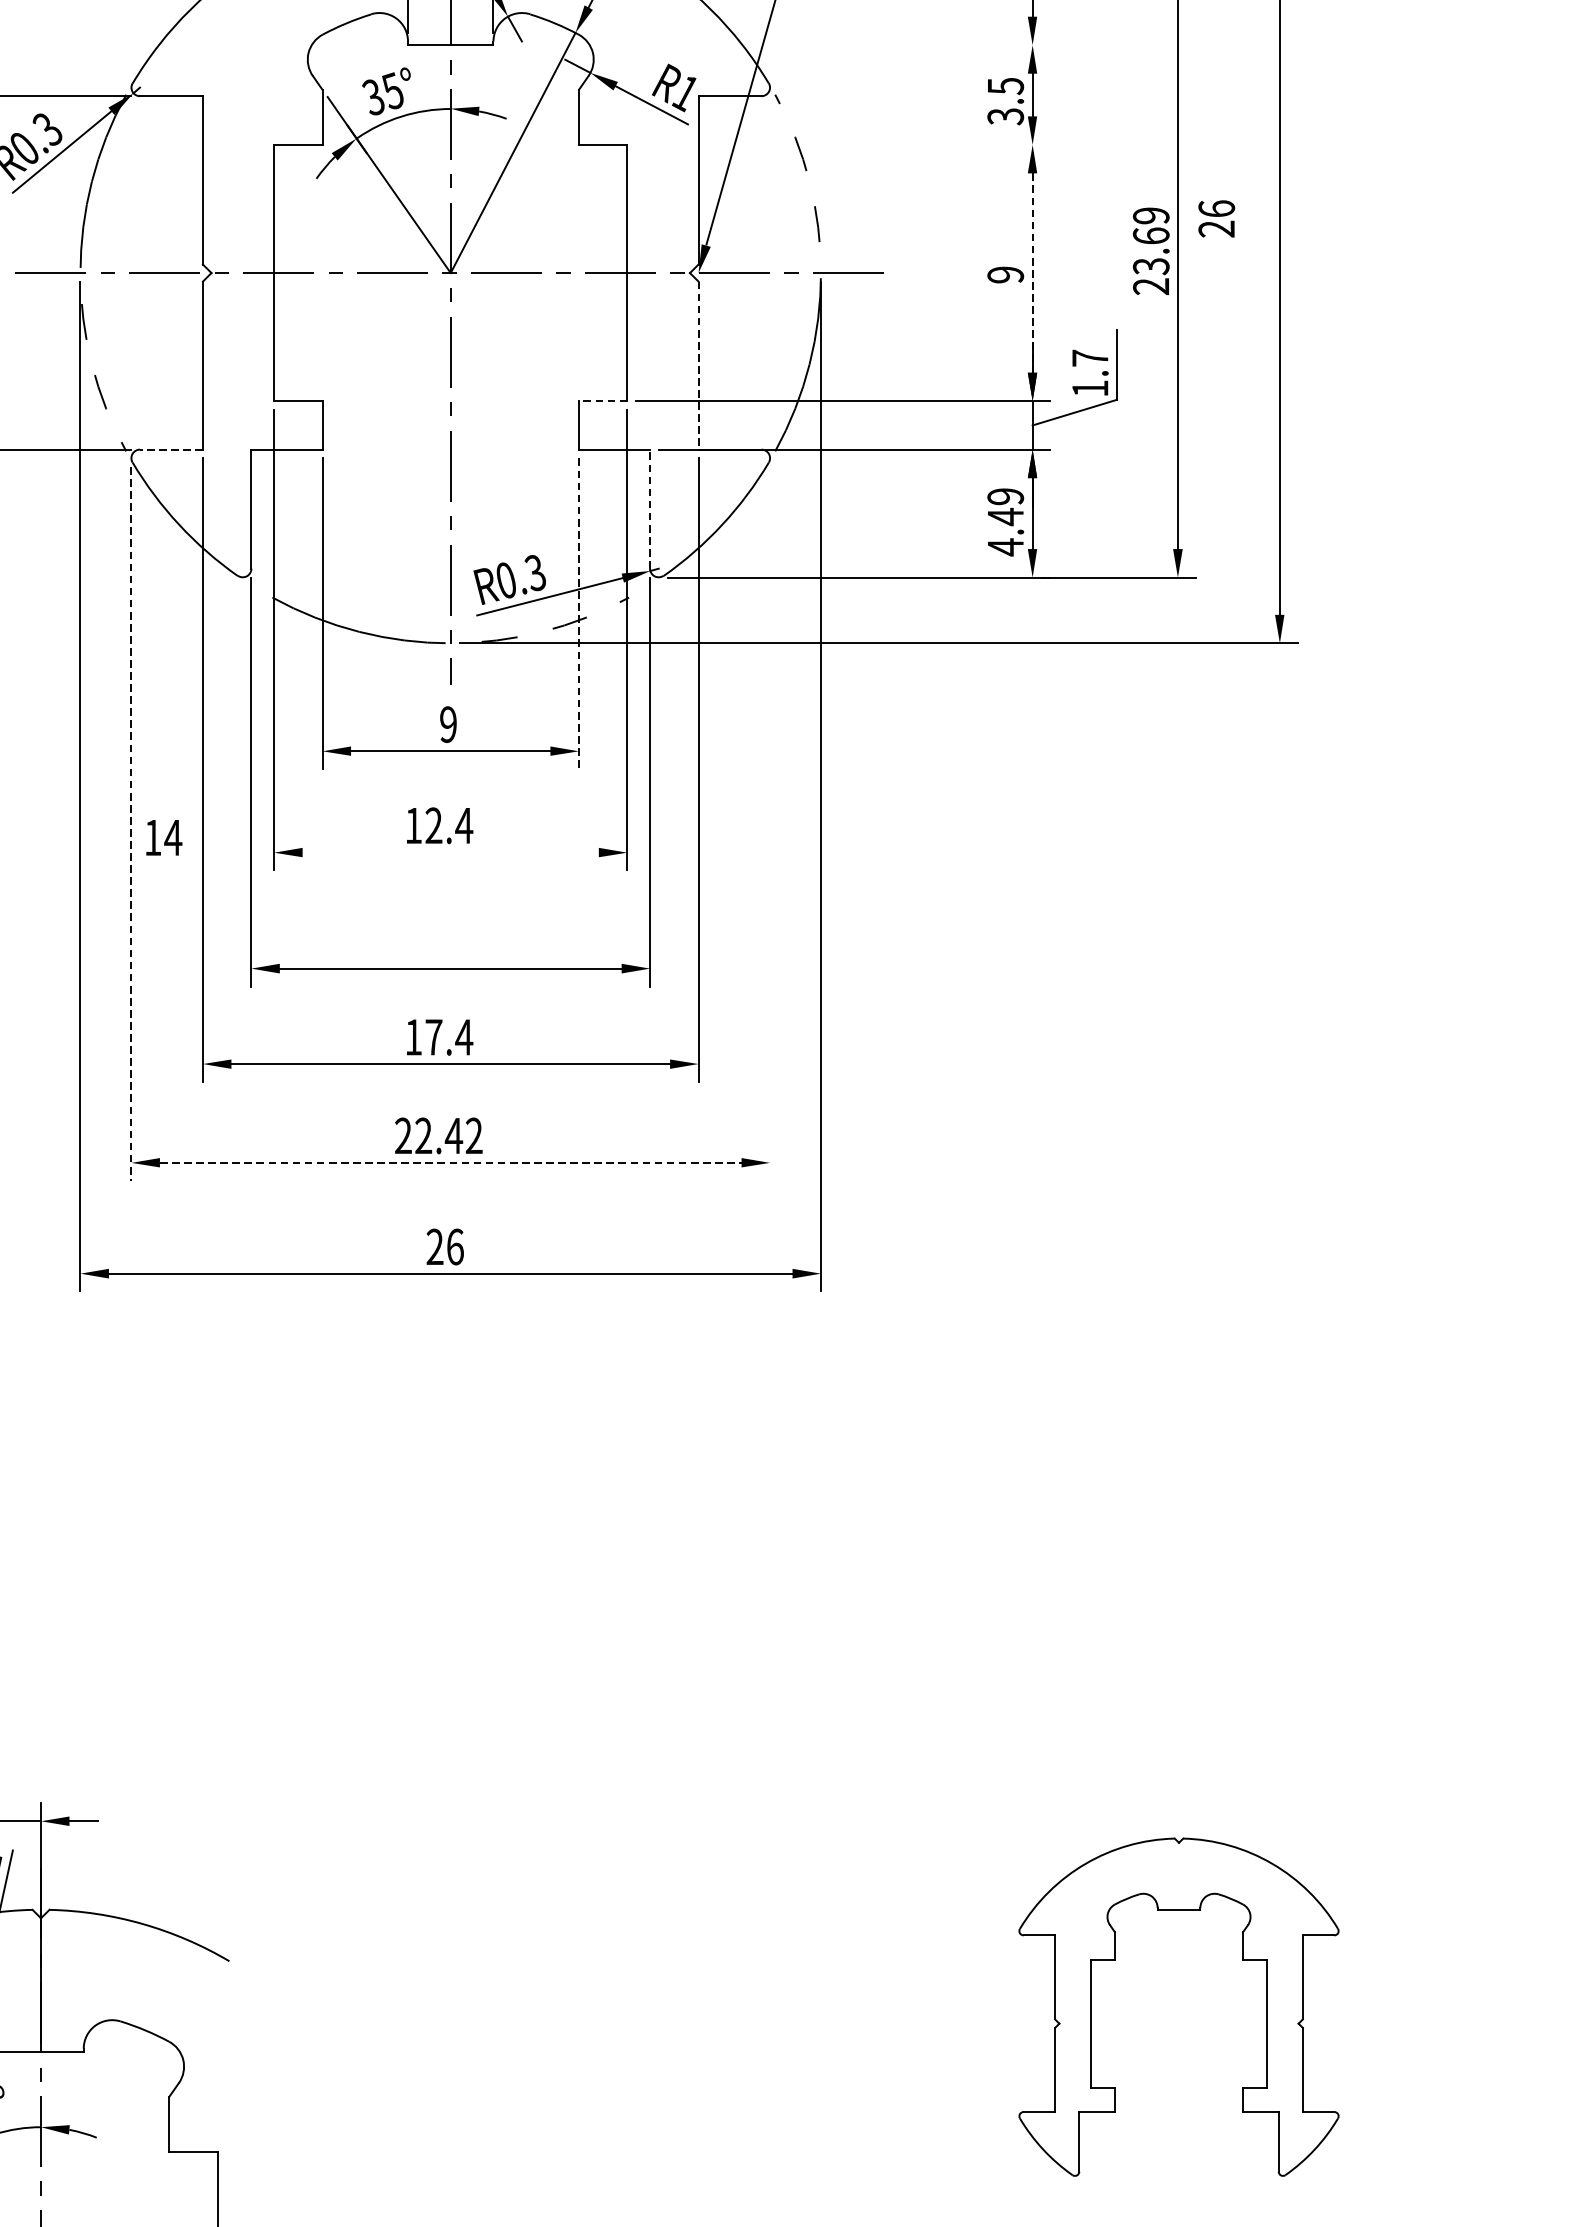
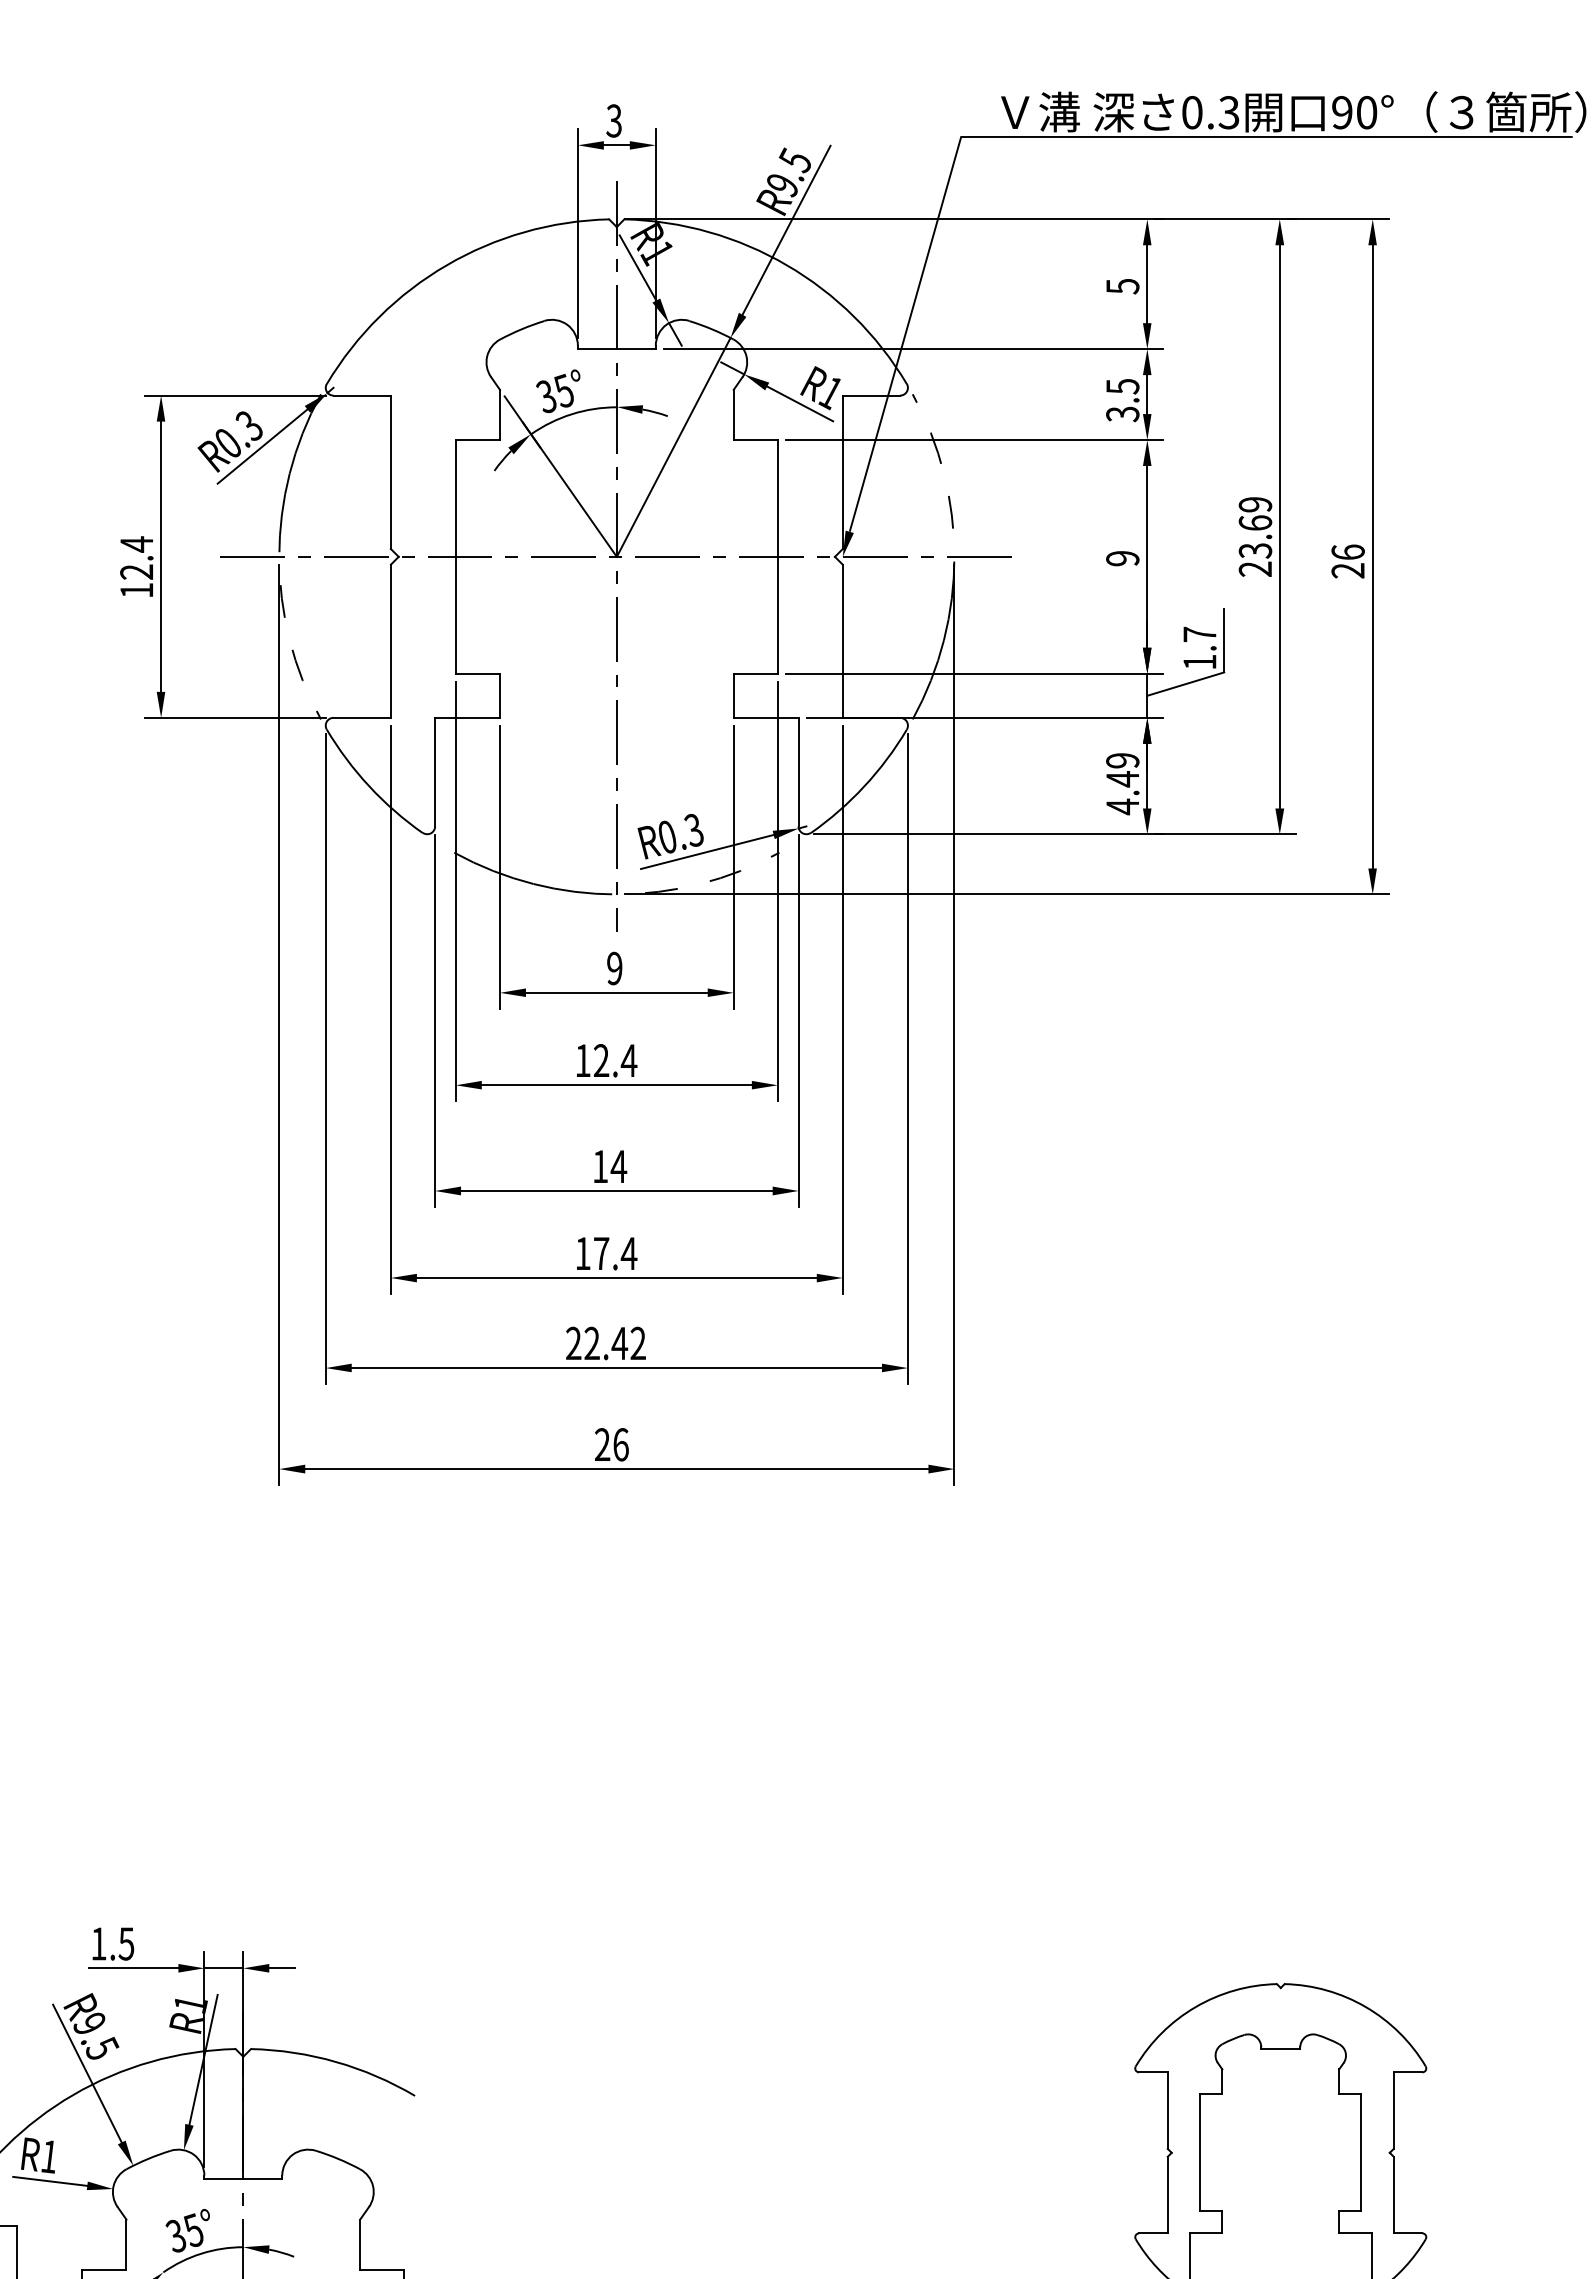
line: (776, 45) -> (913, 349), added
line: (843, 145) -> (974, 440), added
text: (1215, 218) -> (1347, 561), moved
line: (1032, 272) -> (1147, 556), dashed -> solid
line: (698, 365) -> (842, 641), dashed -> solid
line: (602, 400) -> (755, 673), dashed -> solid
line: (171, 449) -> (362, 717), dashed -> solid
line: (649, 508) -> (798, 771), dashed -> solid
line: (578, 613) -> (733, 867), dashed -> solid
line: (769, 823) -> (907, 1058), added
line: (131, 824) -> (325, 1059), dashed -> solid
text: (164, 837) -> (610, 1166), moved
line: (450, 852) -> (616, 1085), added
line: (451, 1163) -> (617, 1368), dashed -> solid

